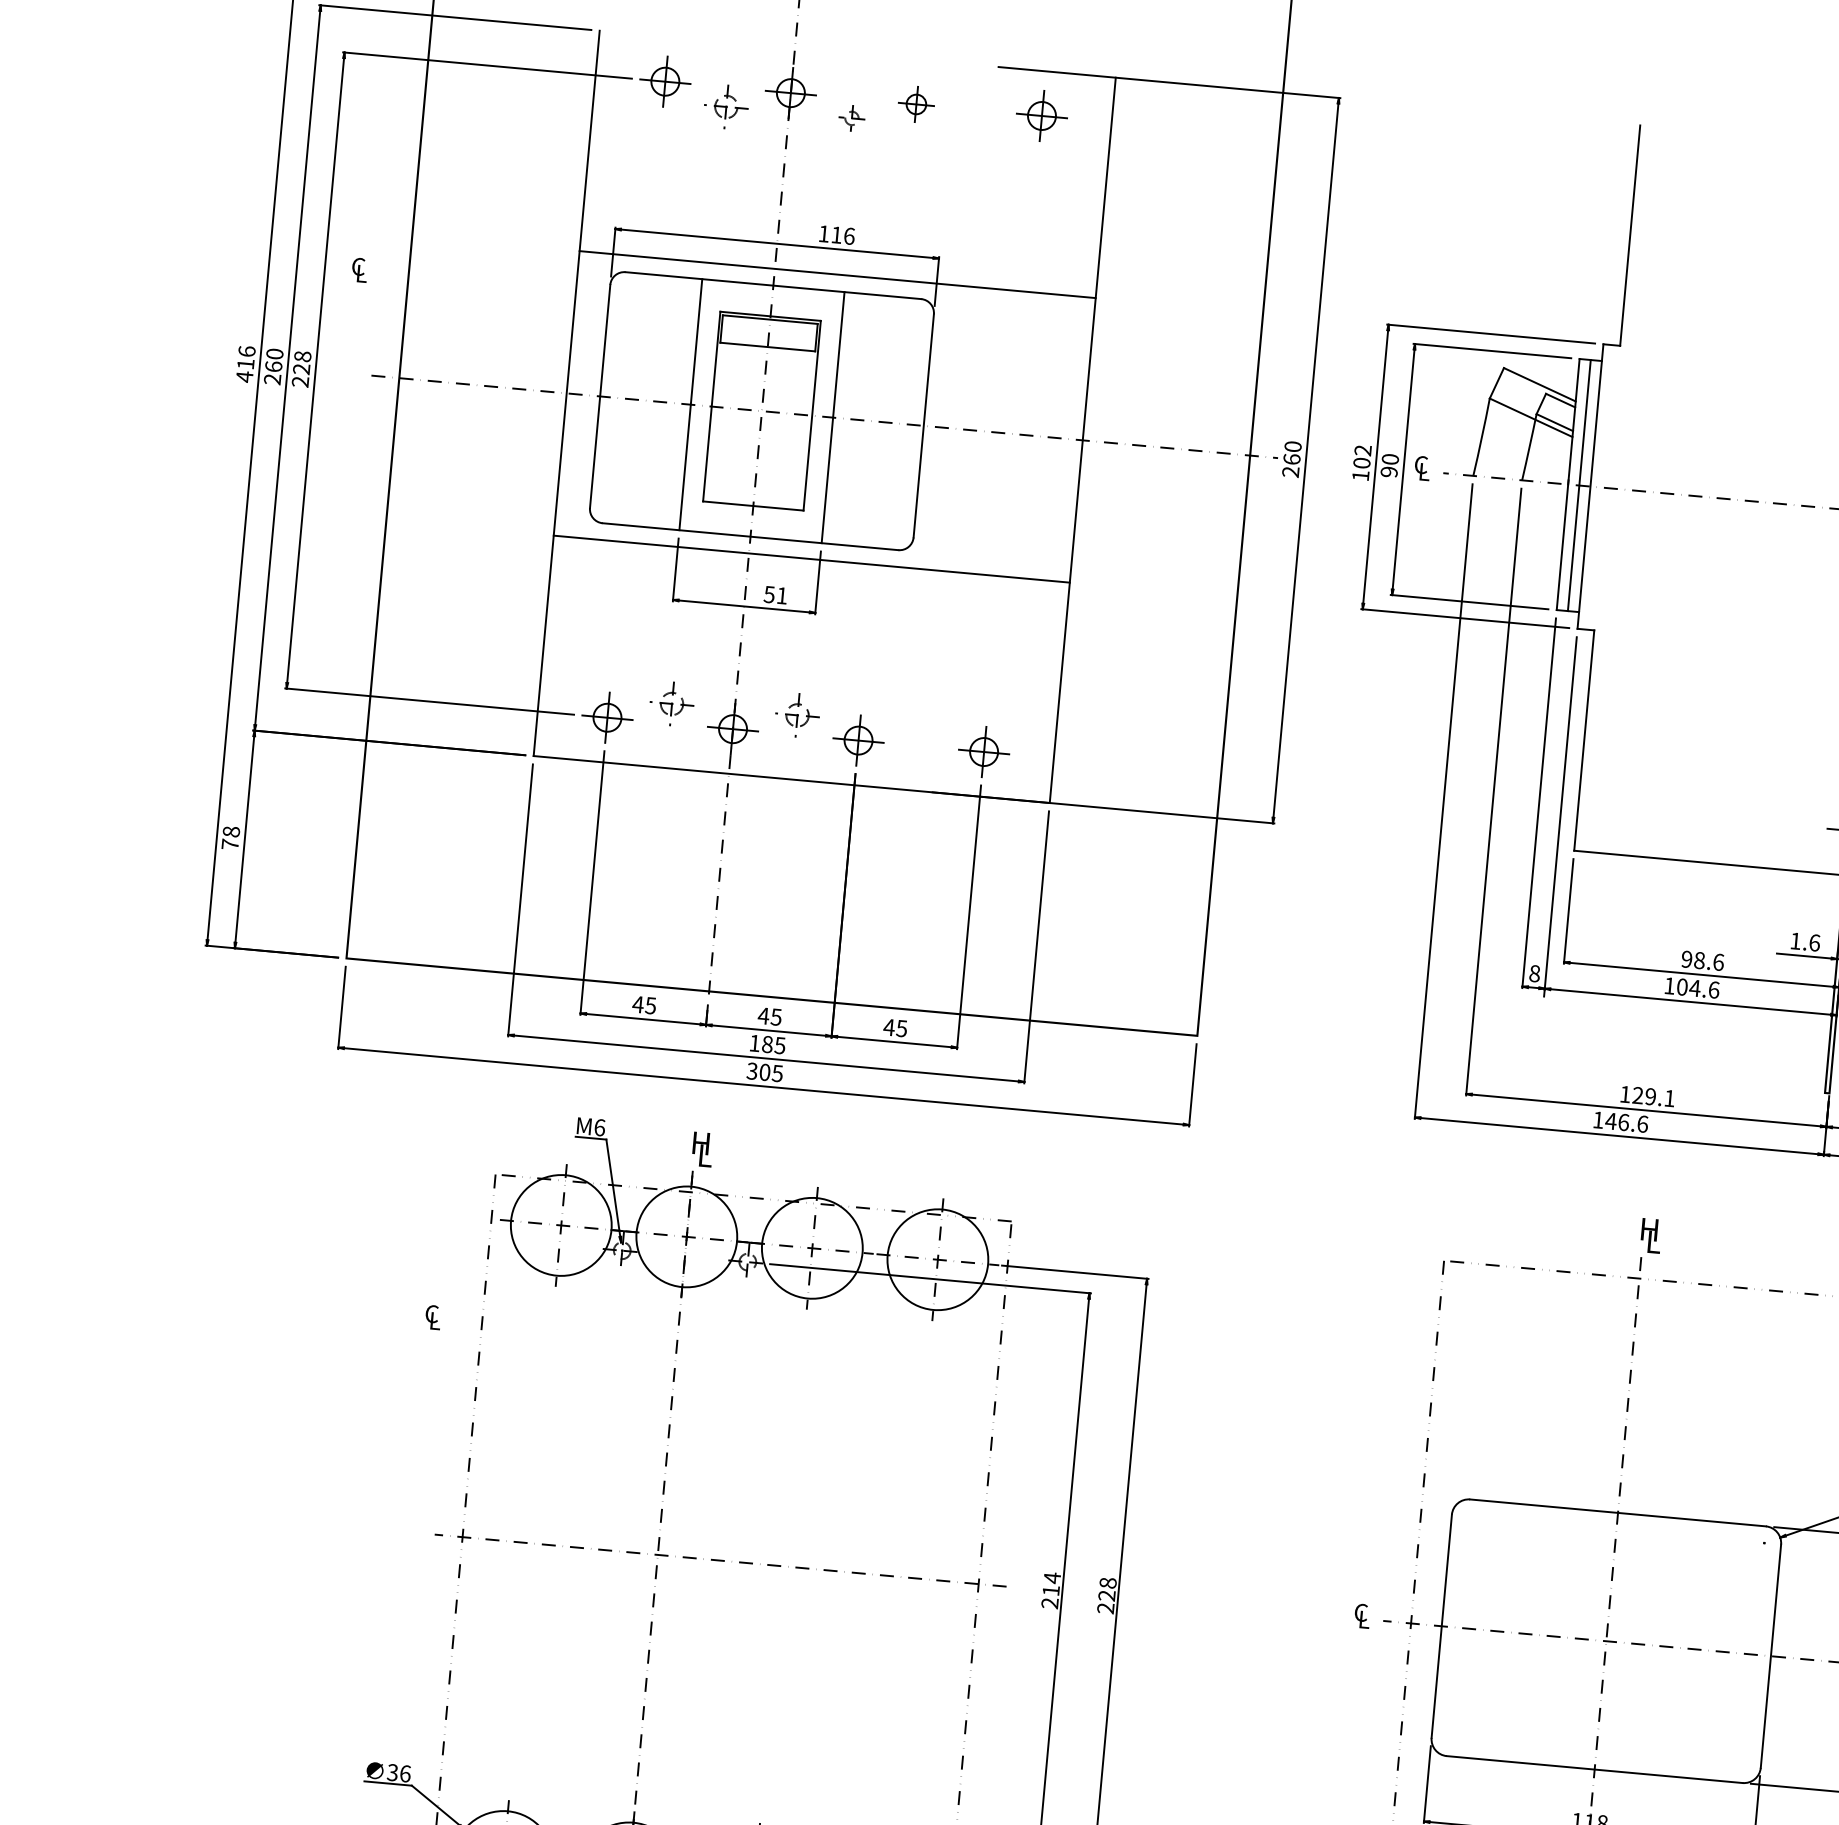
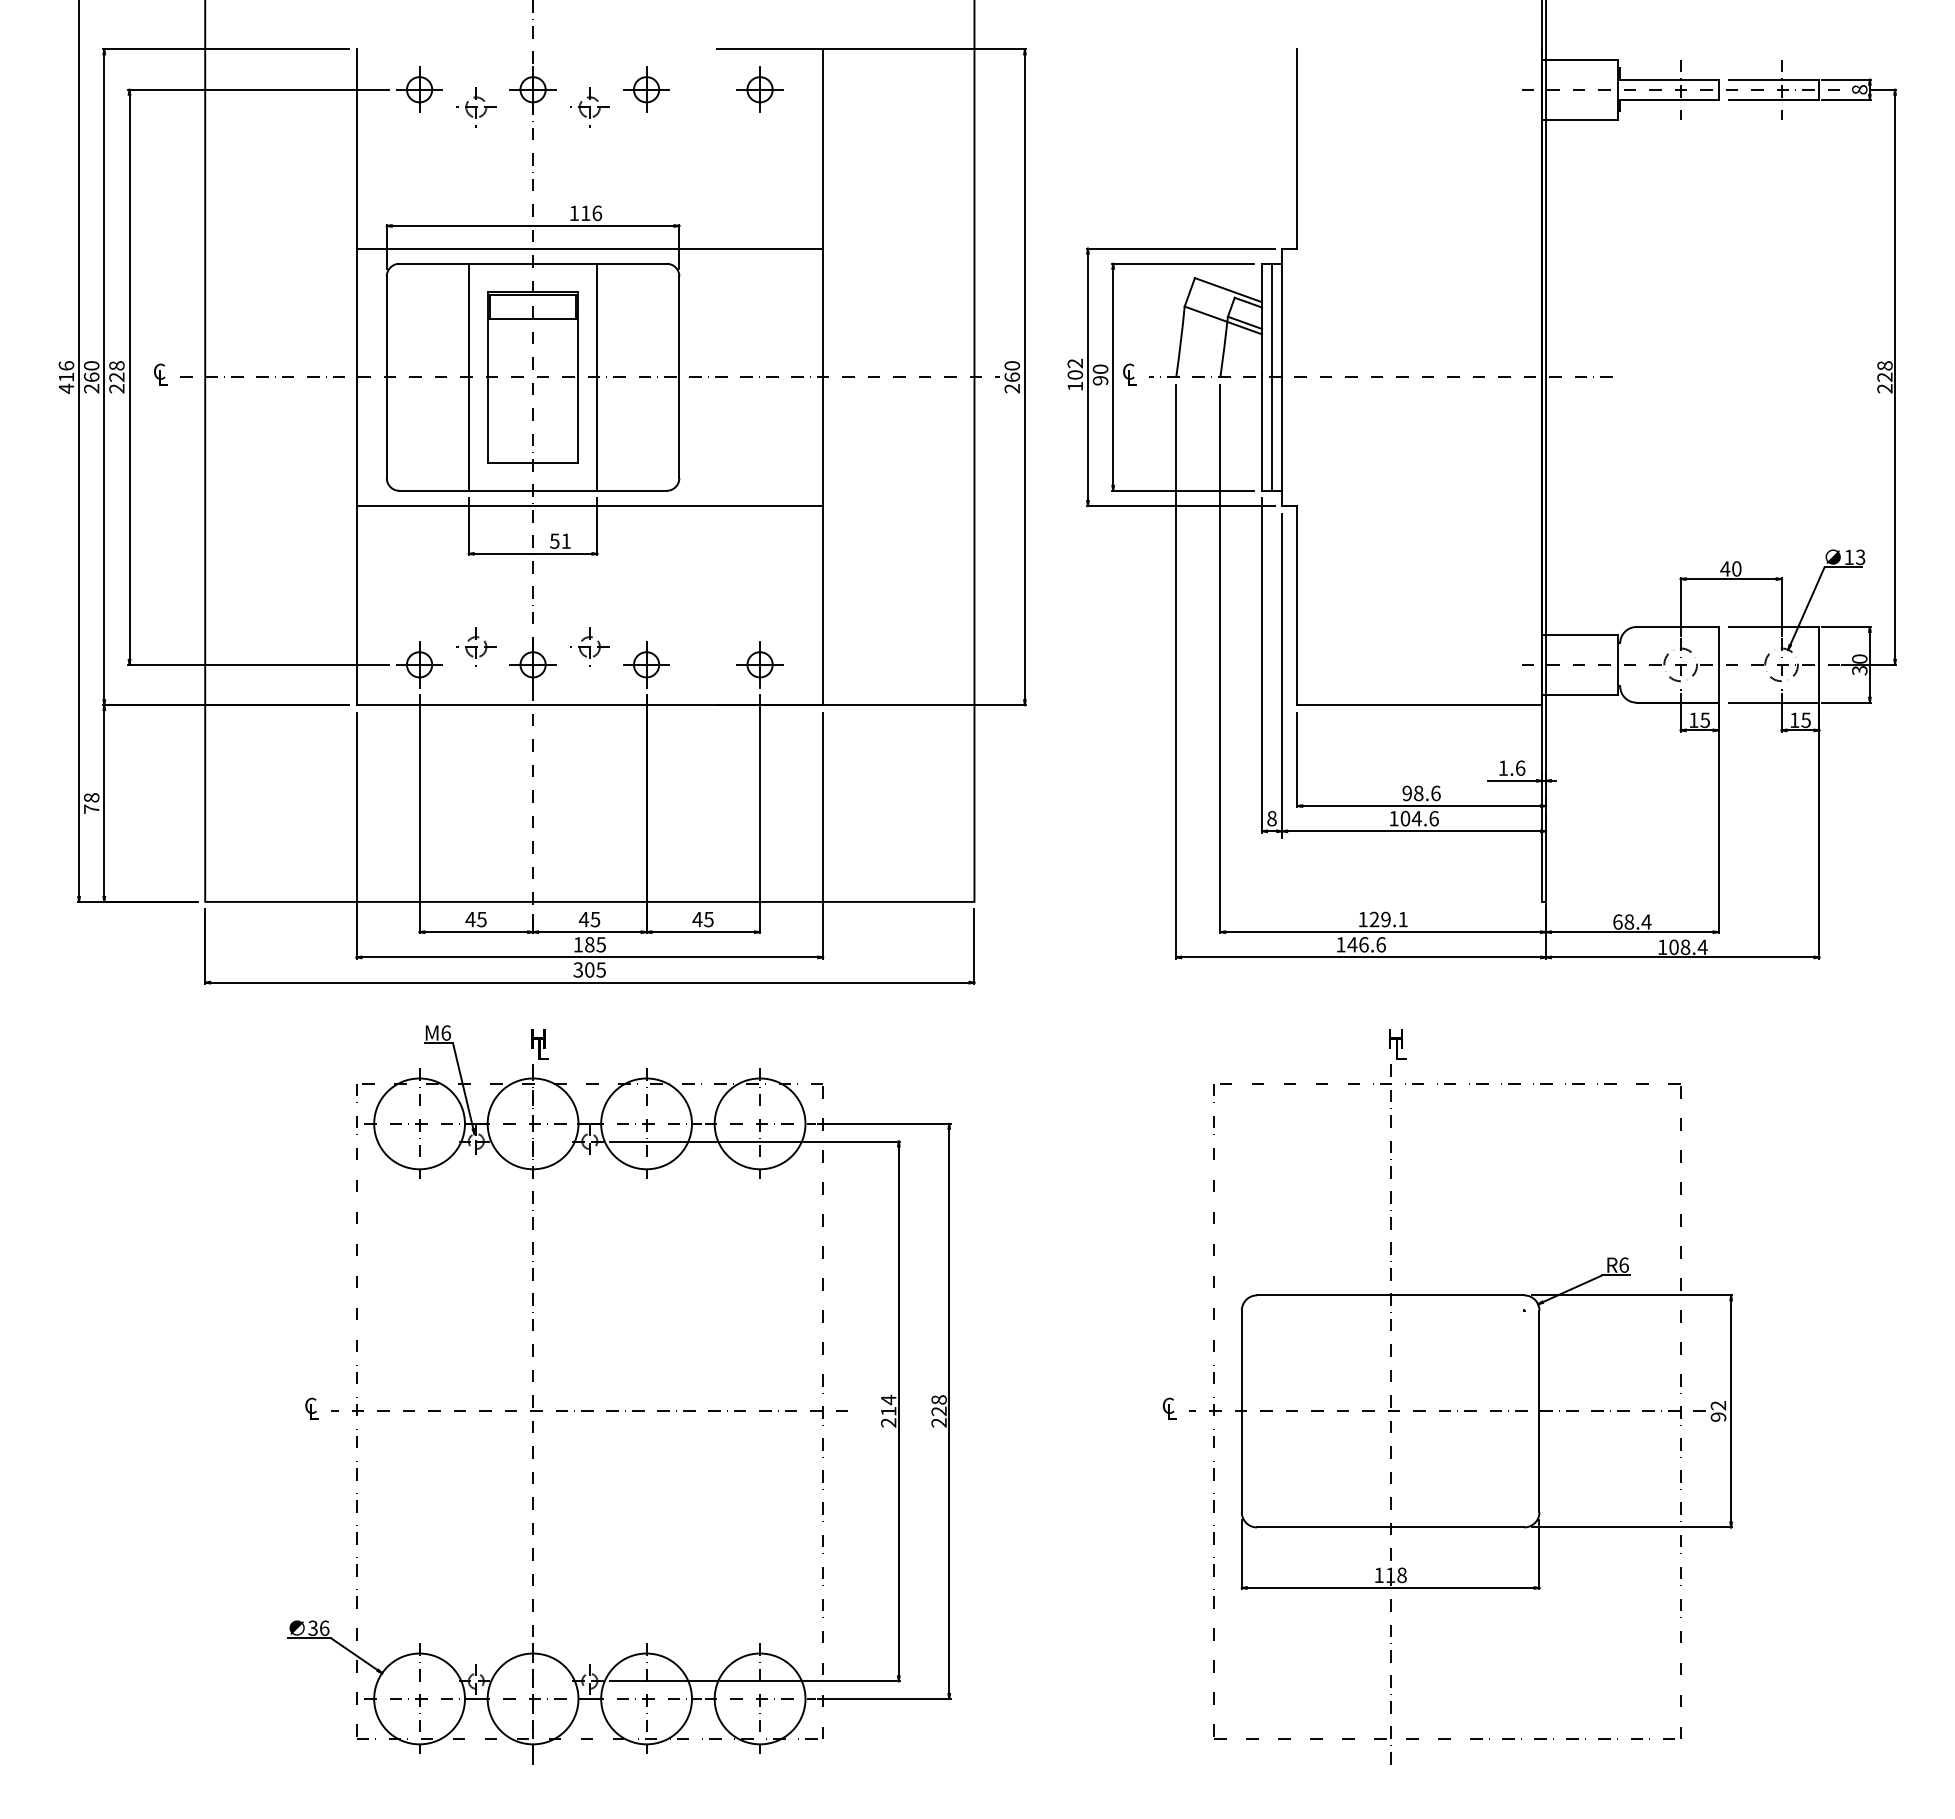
part: (916, 104) -> (646, 89), size x1.43
part: (851, 118) -> (589, 107), size x1.67
text: (359, 269) -> (160, 374), moved
text: (432, 1317) -> (311, 1408), moved

